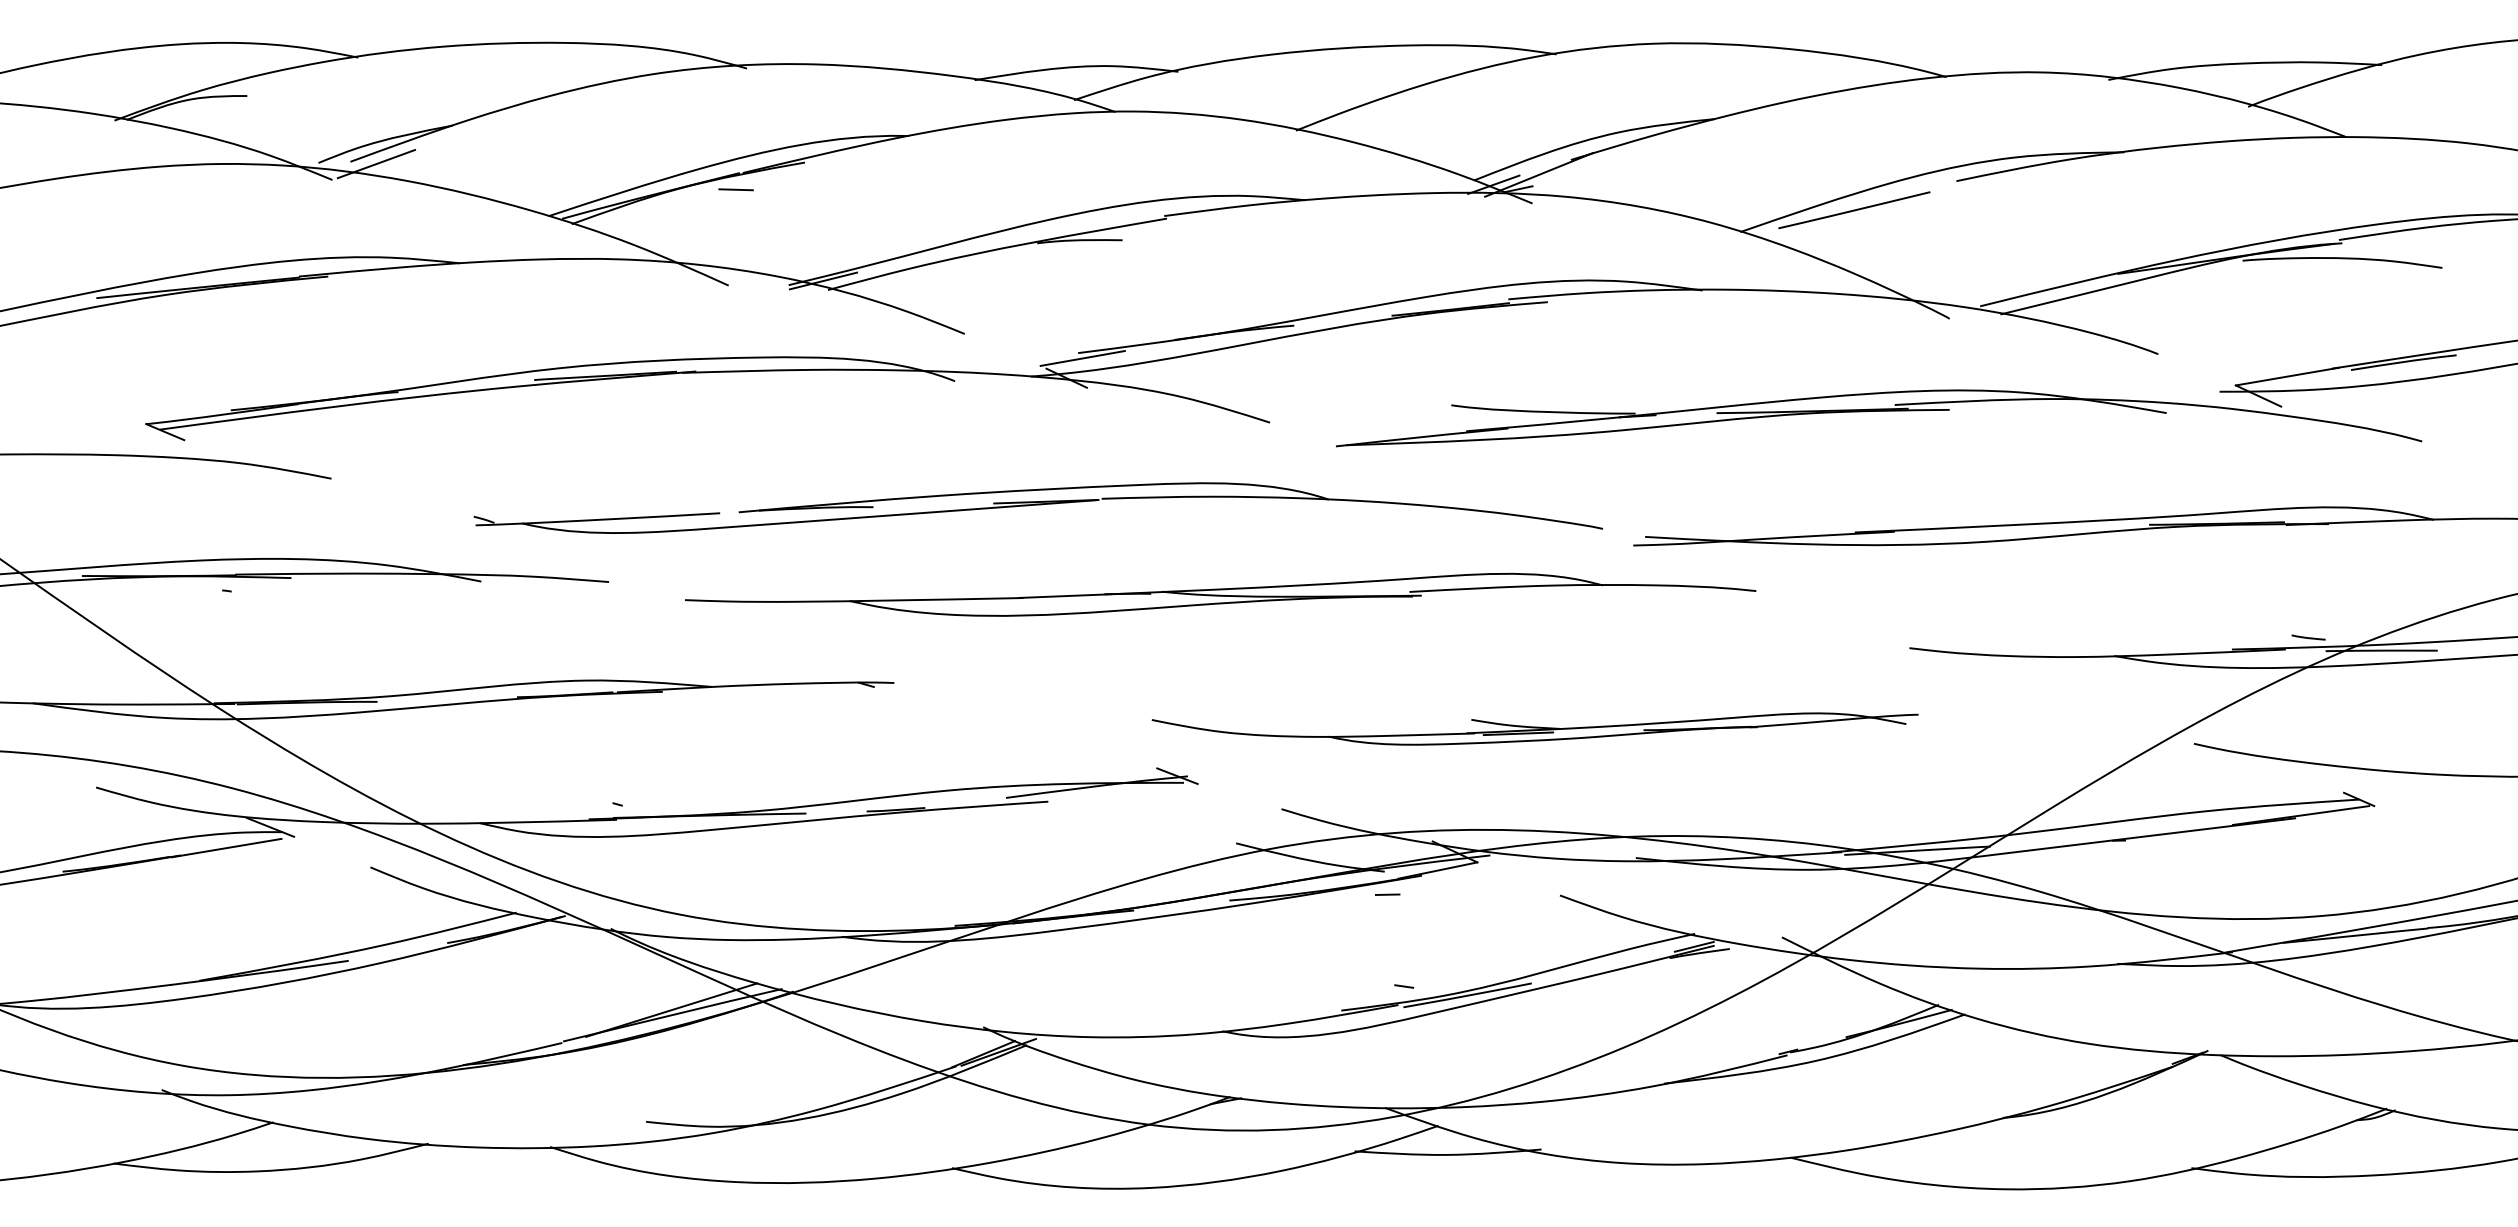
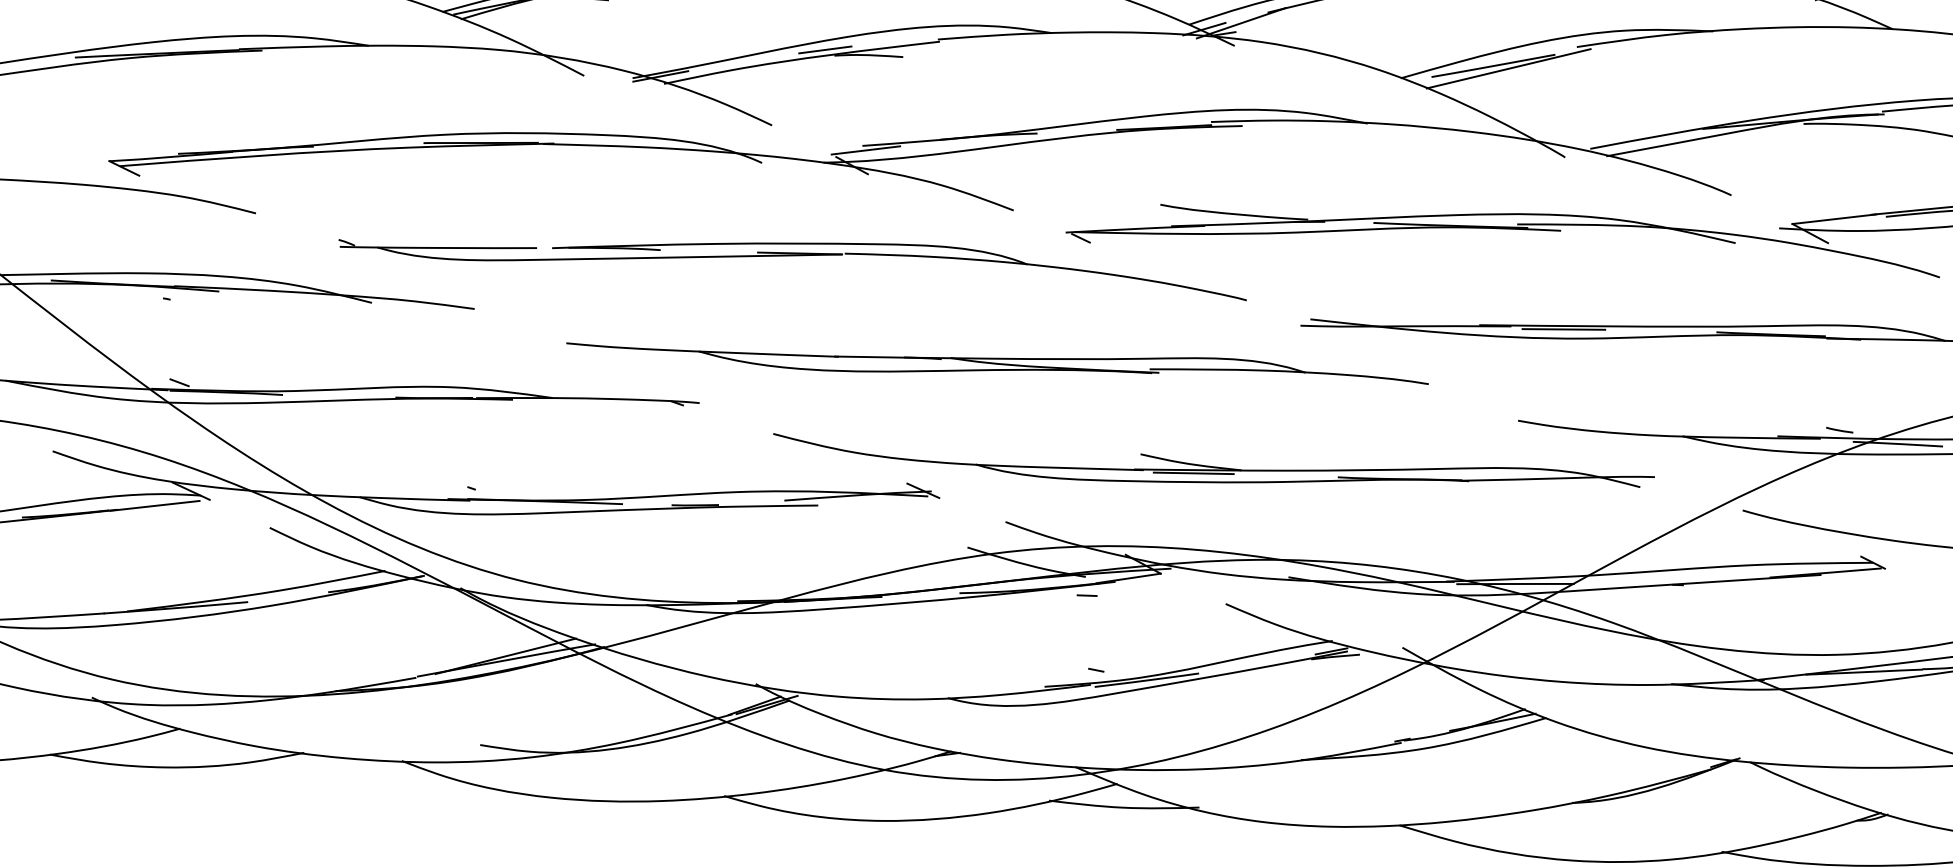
line: (1873, 212) -> (1508, 68), added
line: (1025, 236) -> (825, 49), added
line: (1355, 452) -> (1081, 238), added
part: (1037, 507) -> (792, 257), moved
line: (1959, 531) -> (1563, 329), added
part: (1220, 594) -> (997, 362), moved
line: (248, 693) -> (179, 382), added
part: (1534, 728) -> (1212, 468), size x1.43

